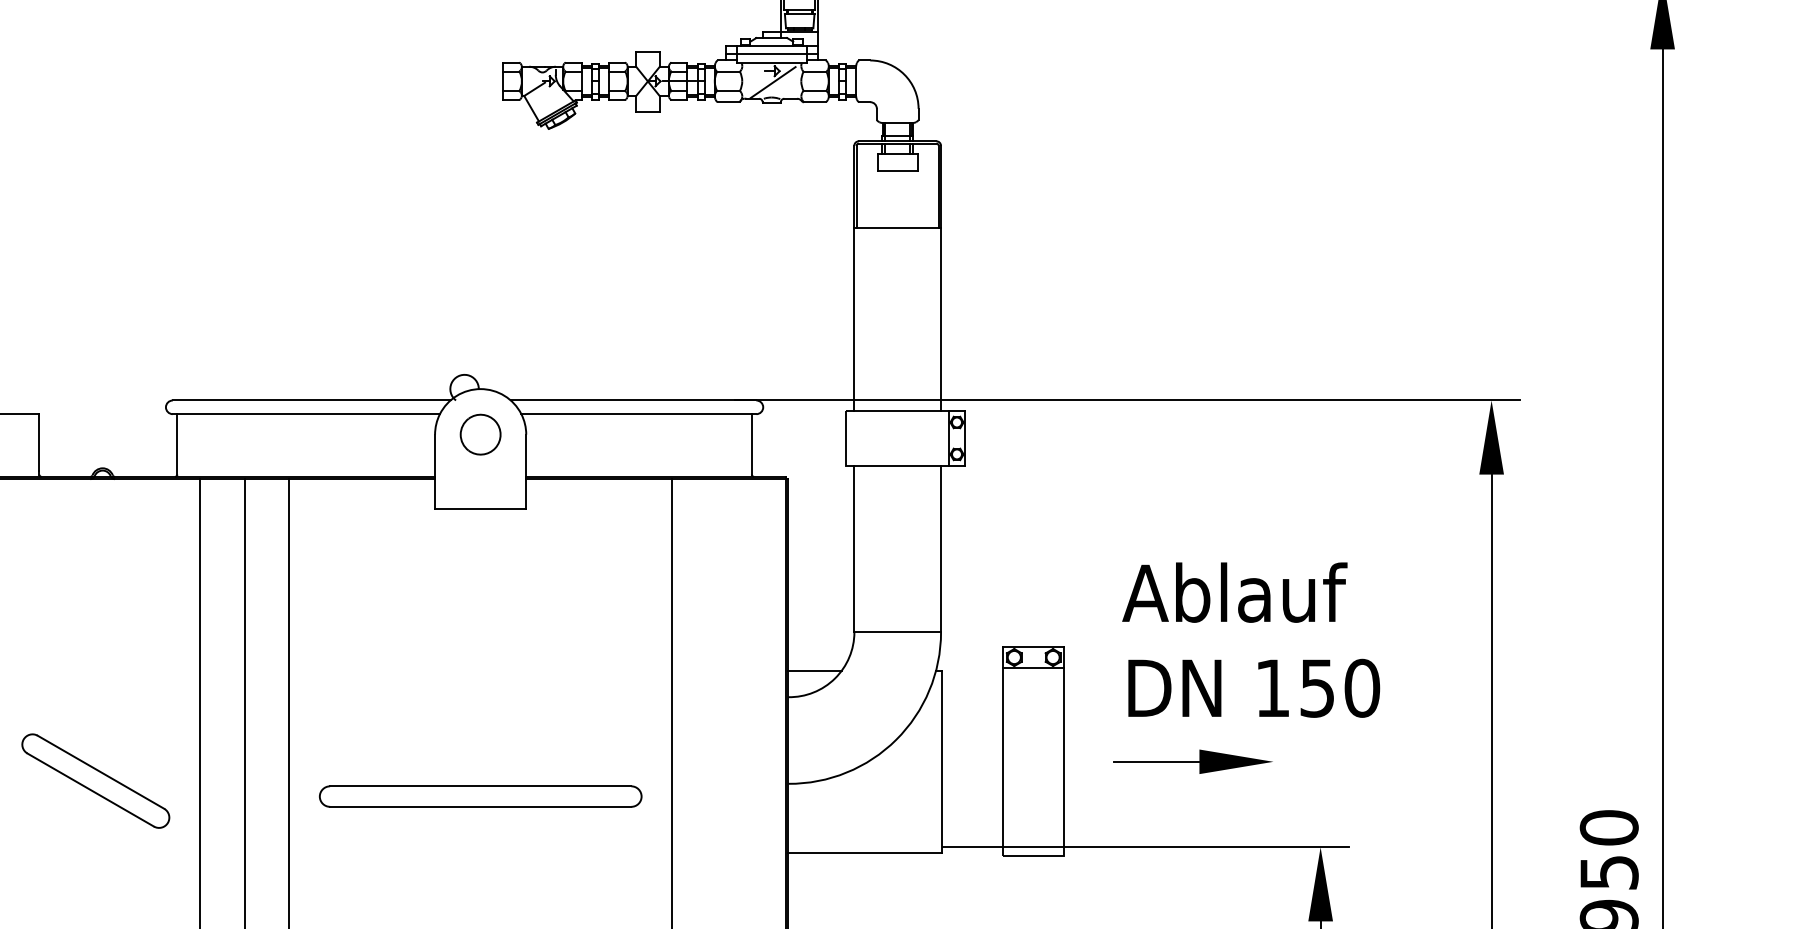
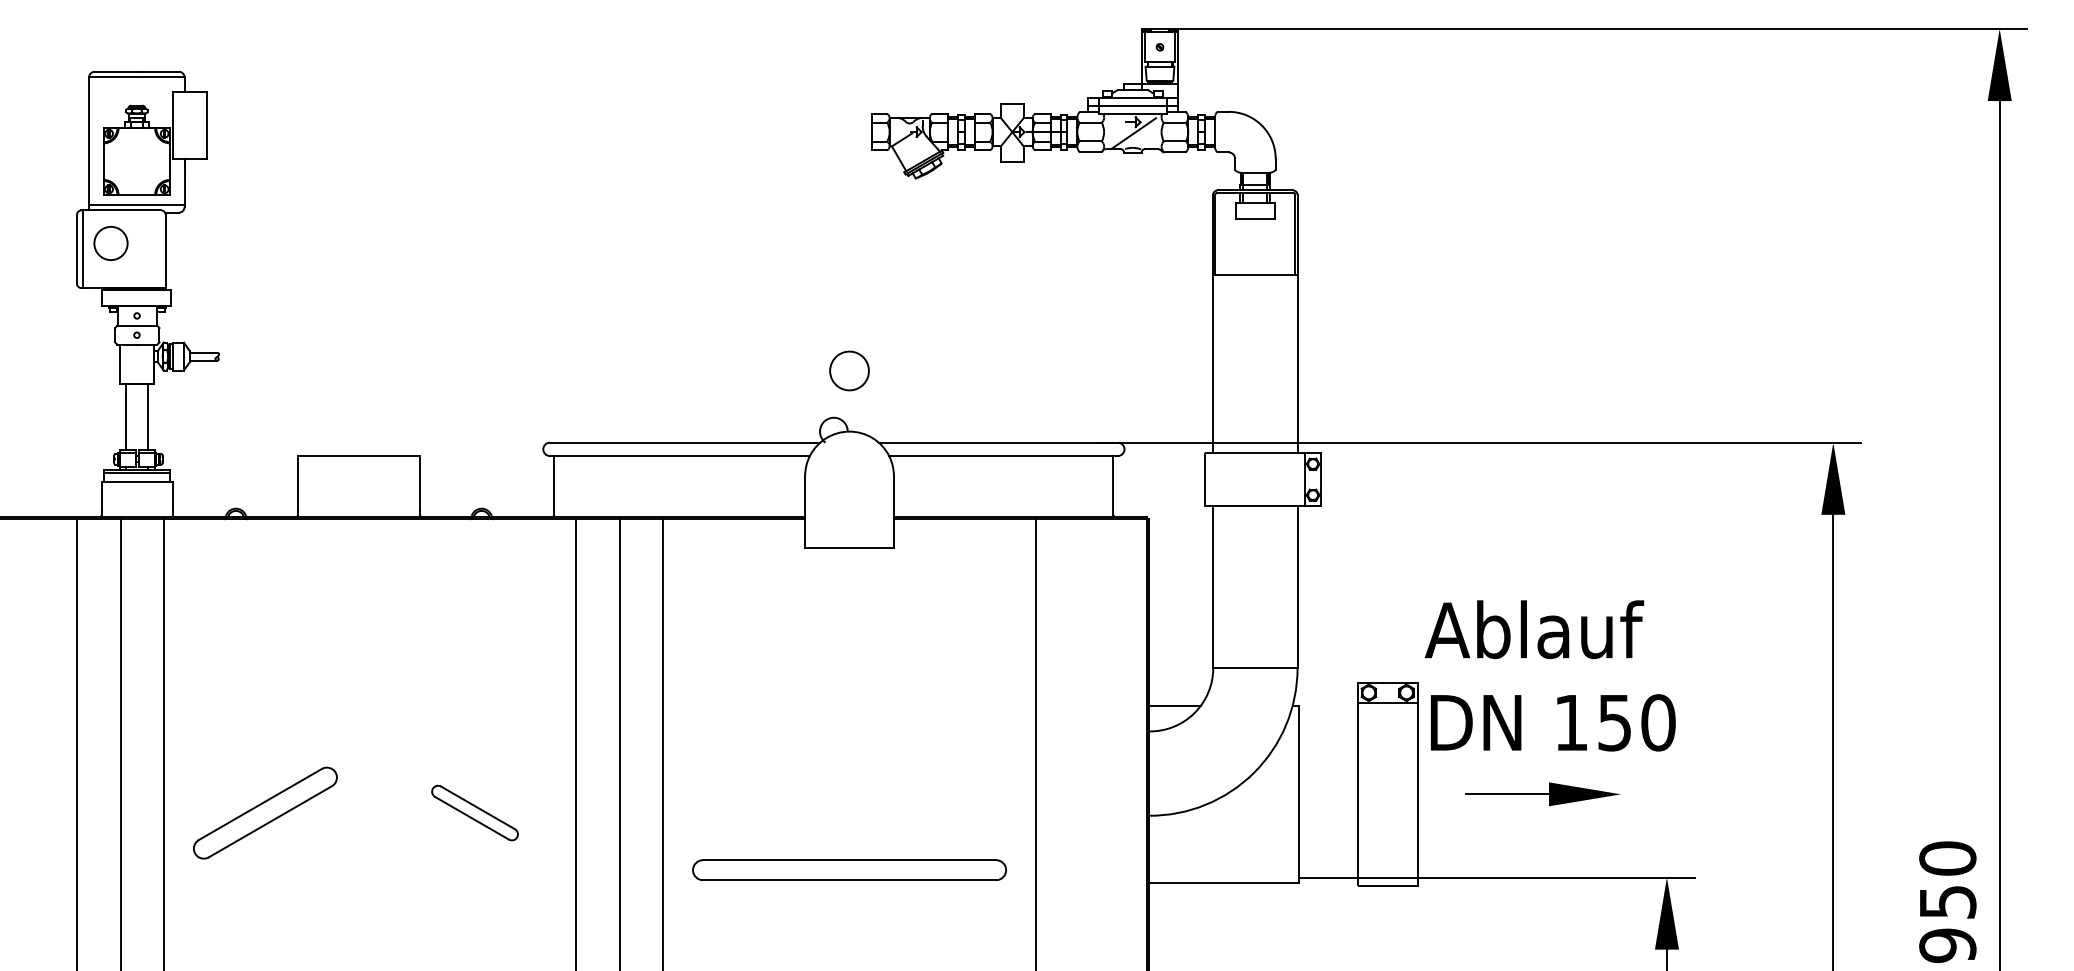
part: (480, 434) -> (849, 370), moved
text: (1250, 639) -> (1549, 675), moved
part: (95, 780) -> (474, 812), size x0.6
part: (480, 795) -> (849, 869), moved

